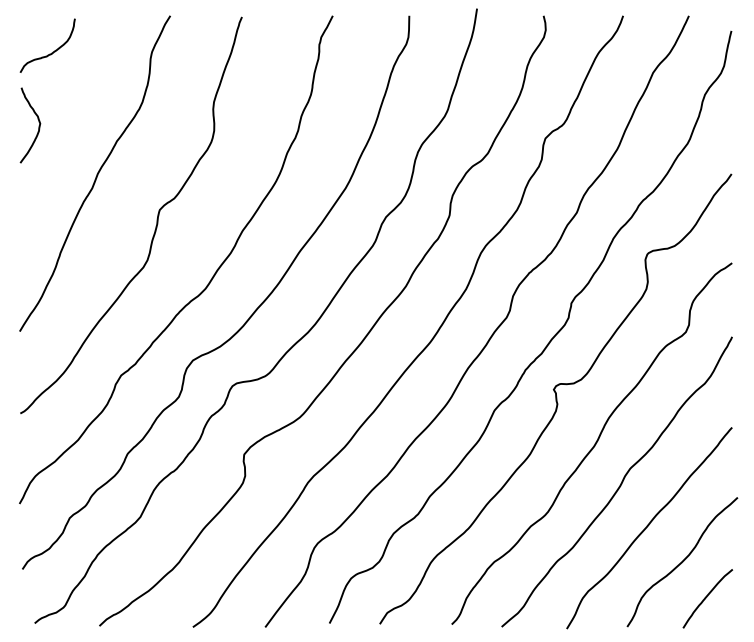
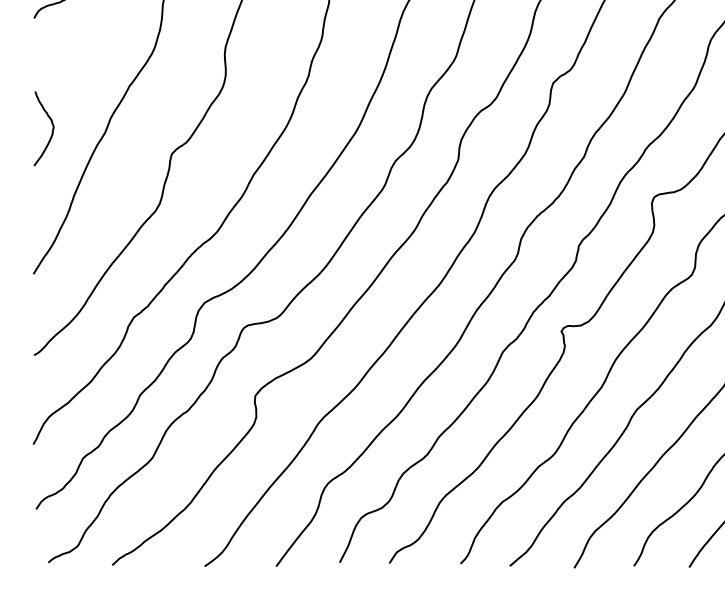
curve: (38, 126) -> (52, 129), moved

